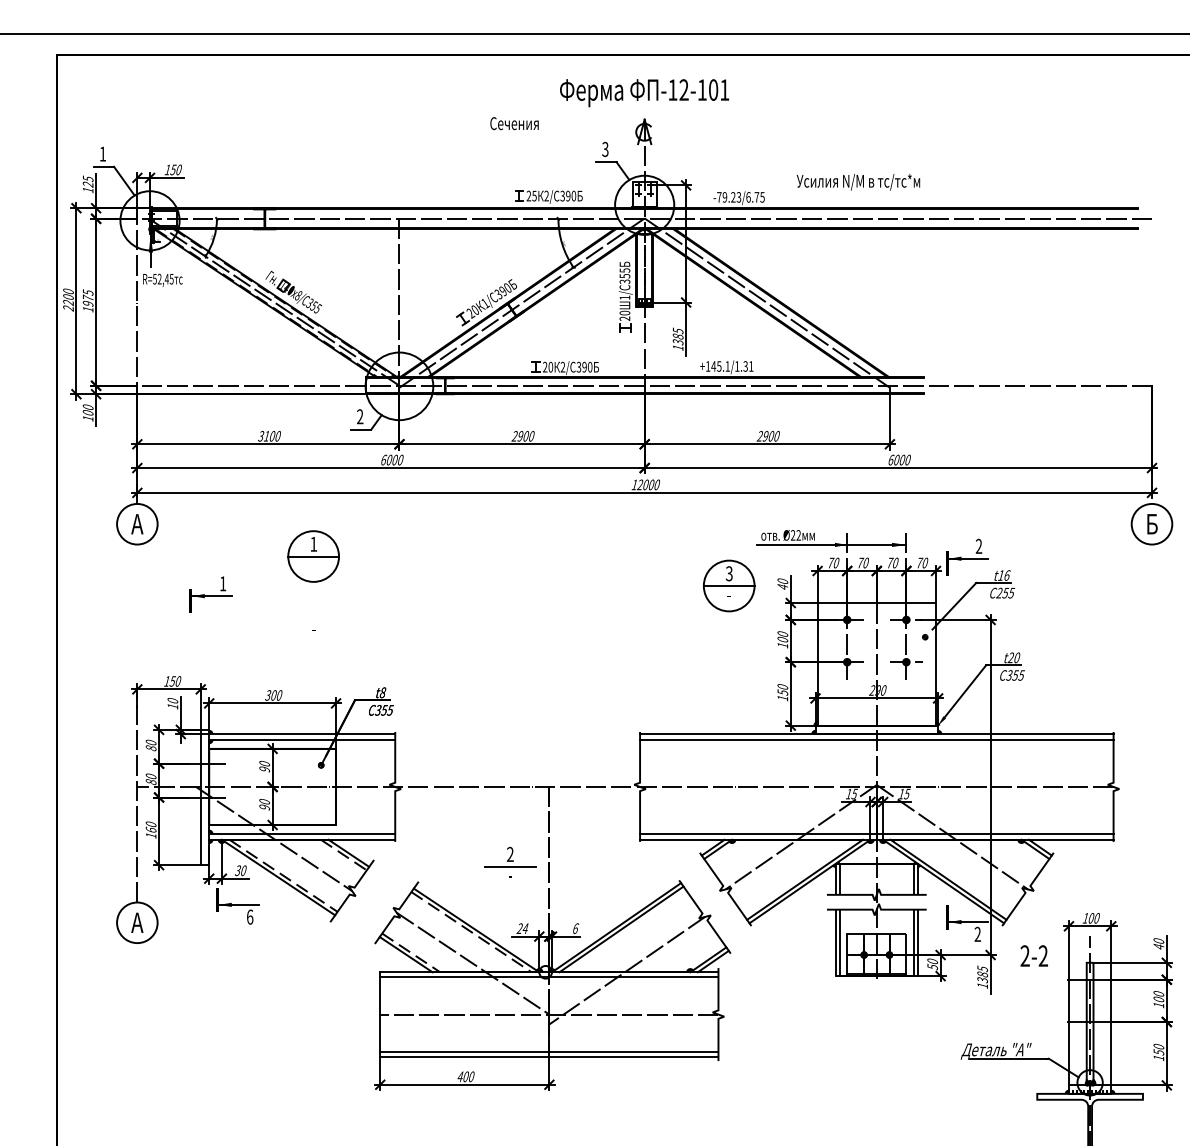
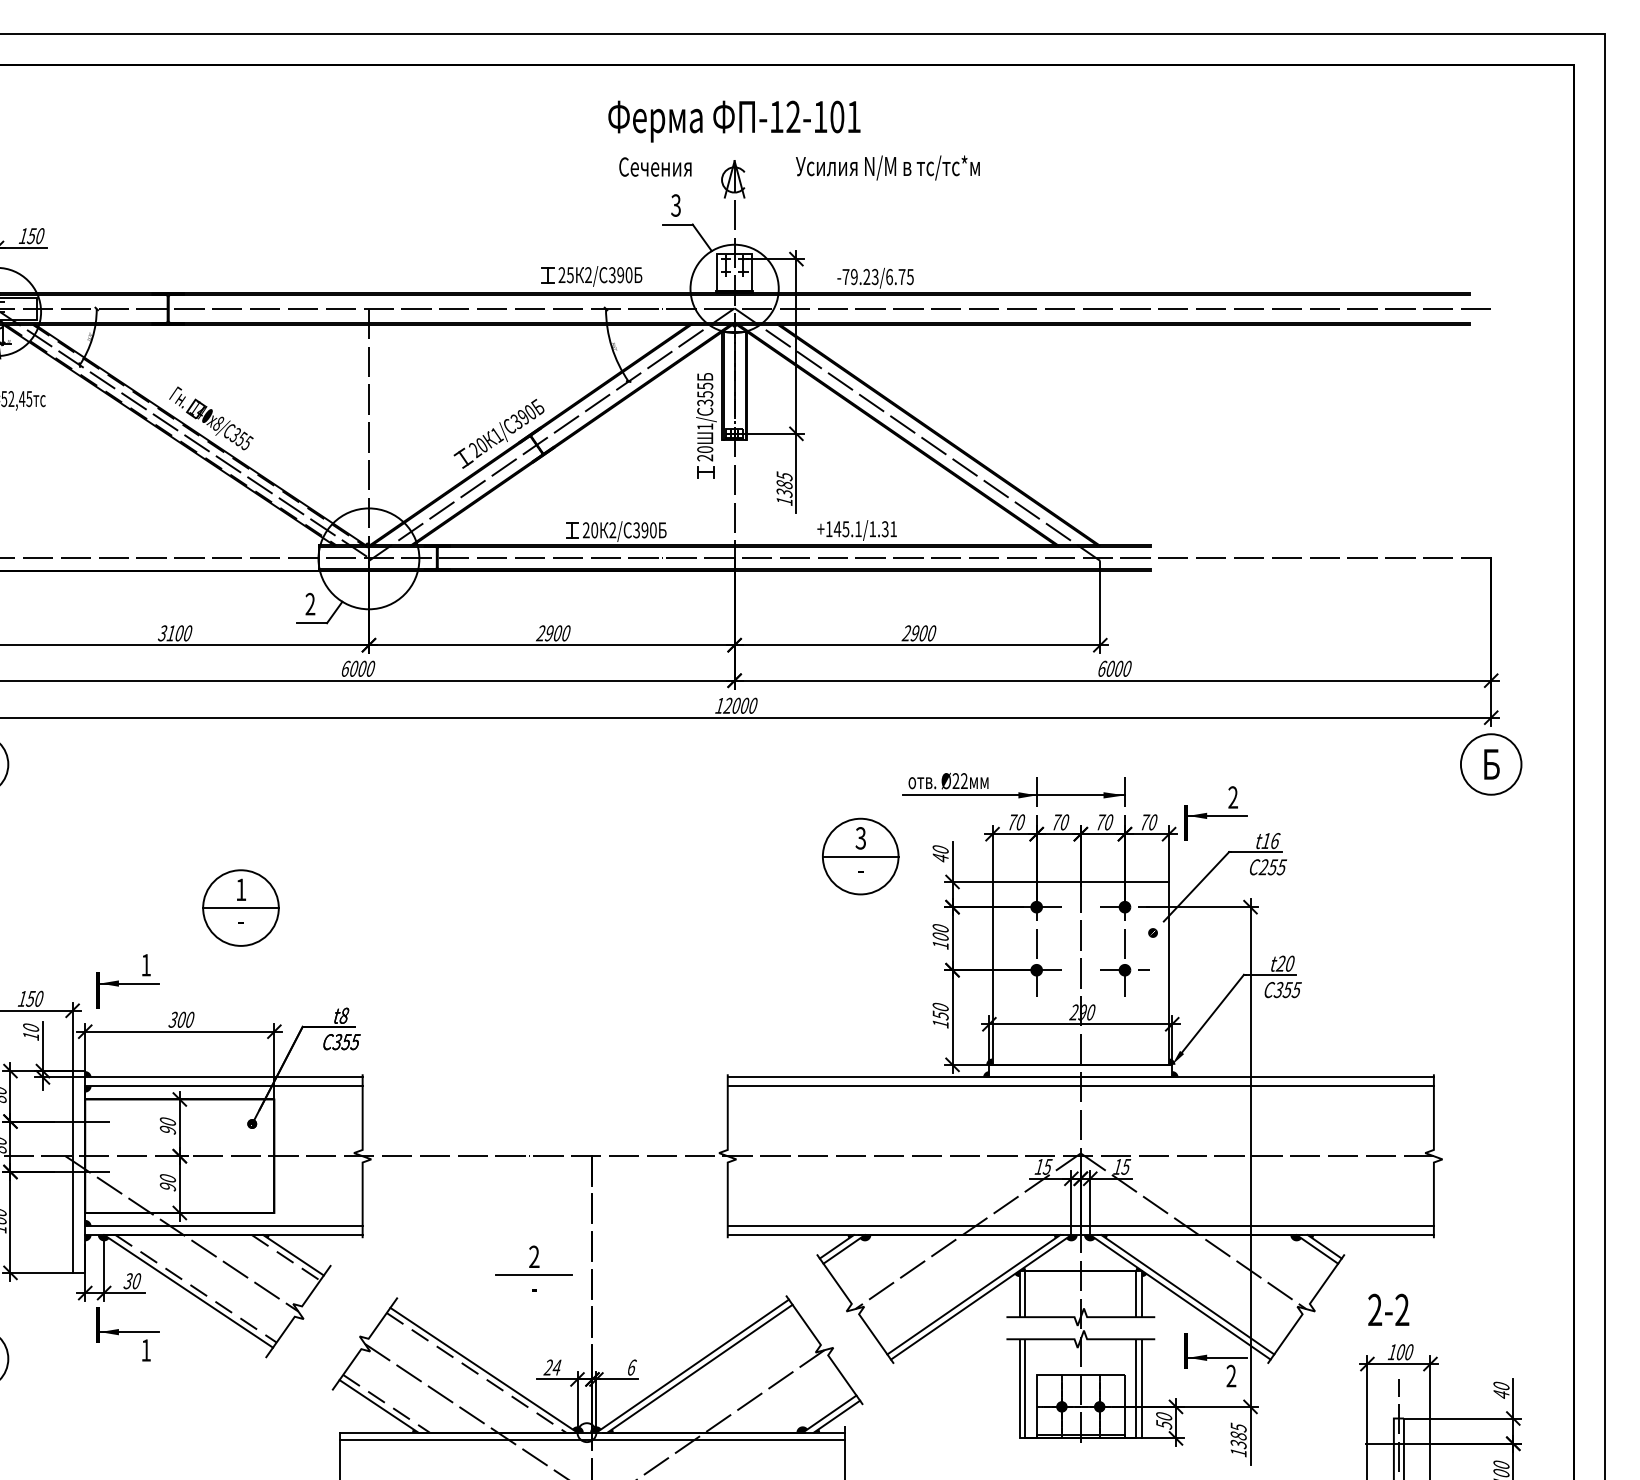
text: (514, 123) -> (655, 166), moved
text: (858, 182) -> (887, 168), moved
part: (313, 556) -> (240, 908), moved
part: (210, 594) -> (127, 981), moved
text: (250, 916) -> (146, 1349), 6 -> 1
text: (1033, 955) -> (1387, 1309), moved

